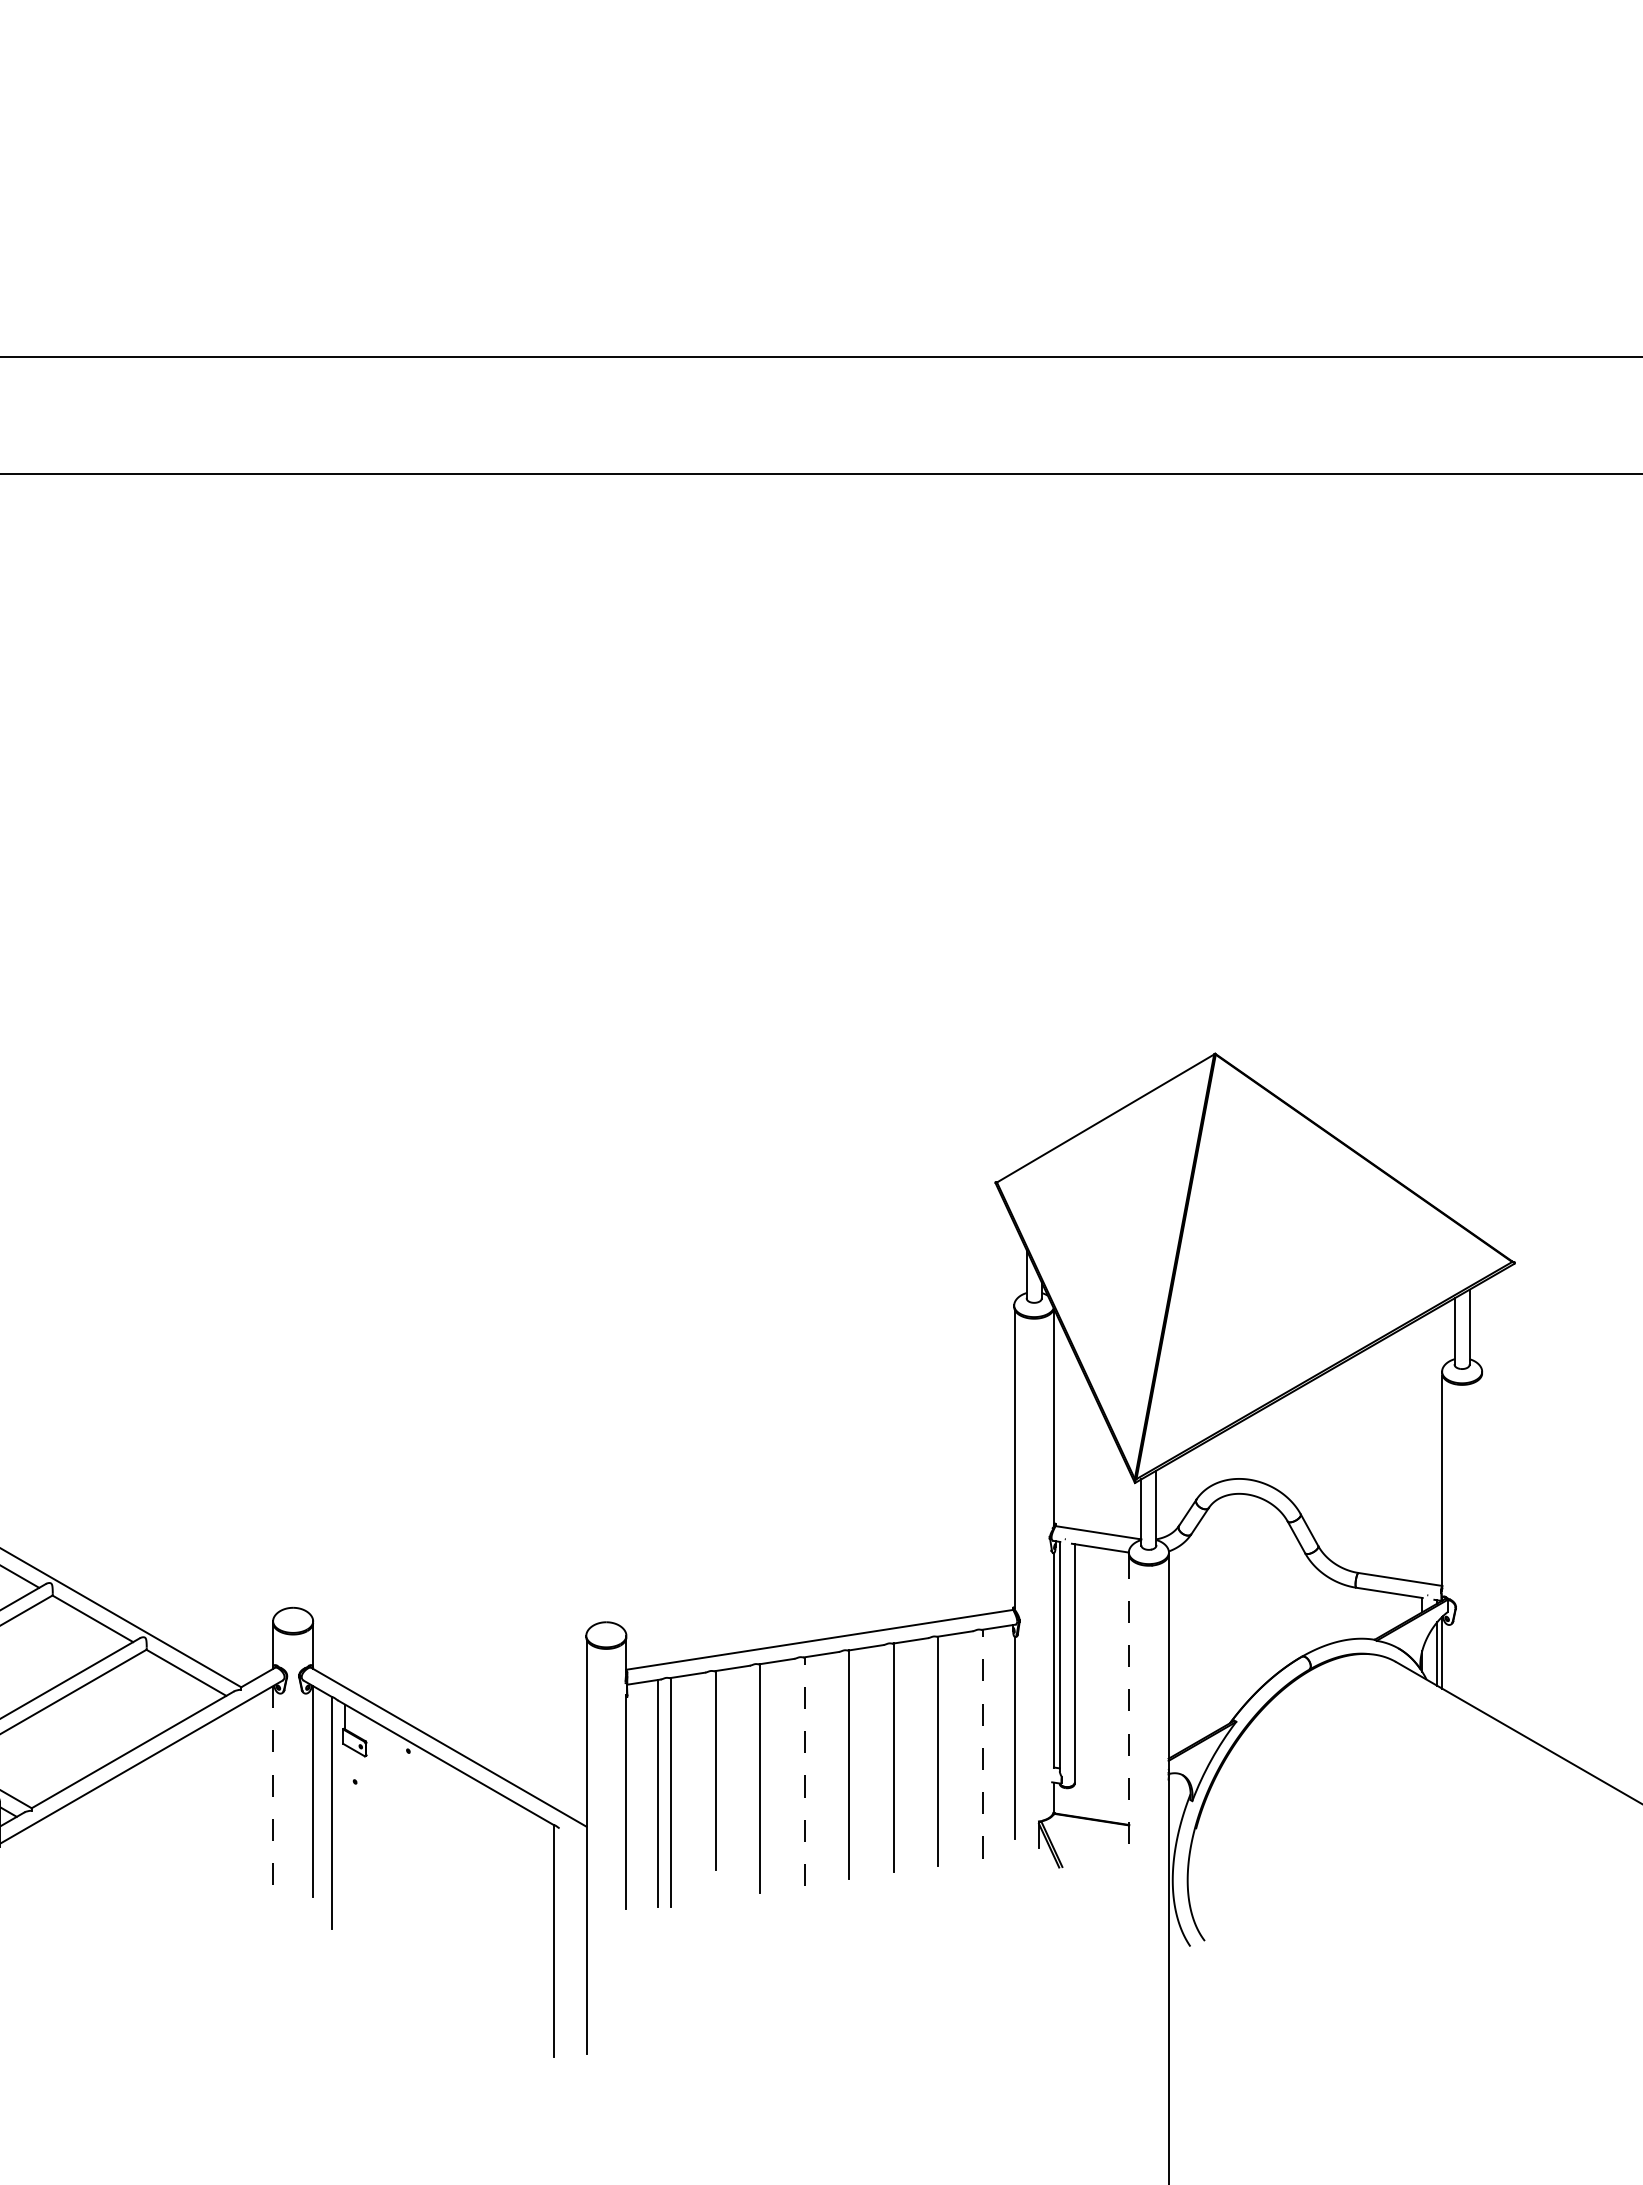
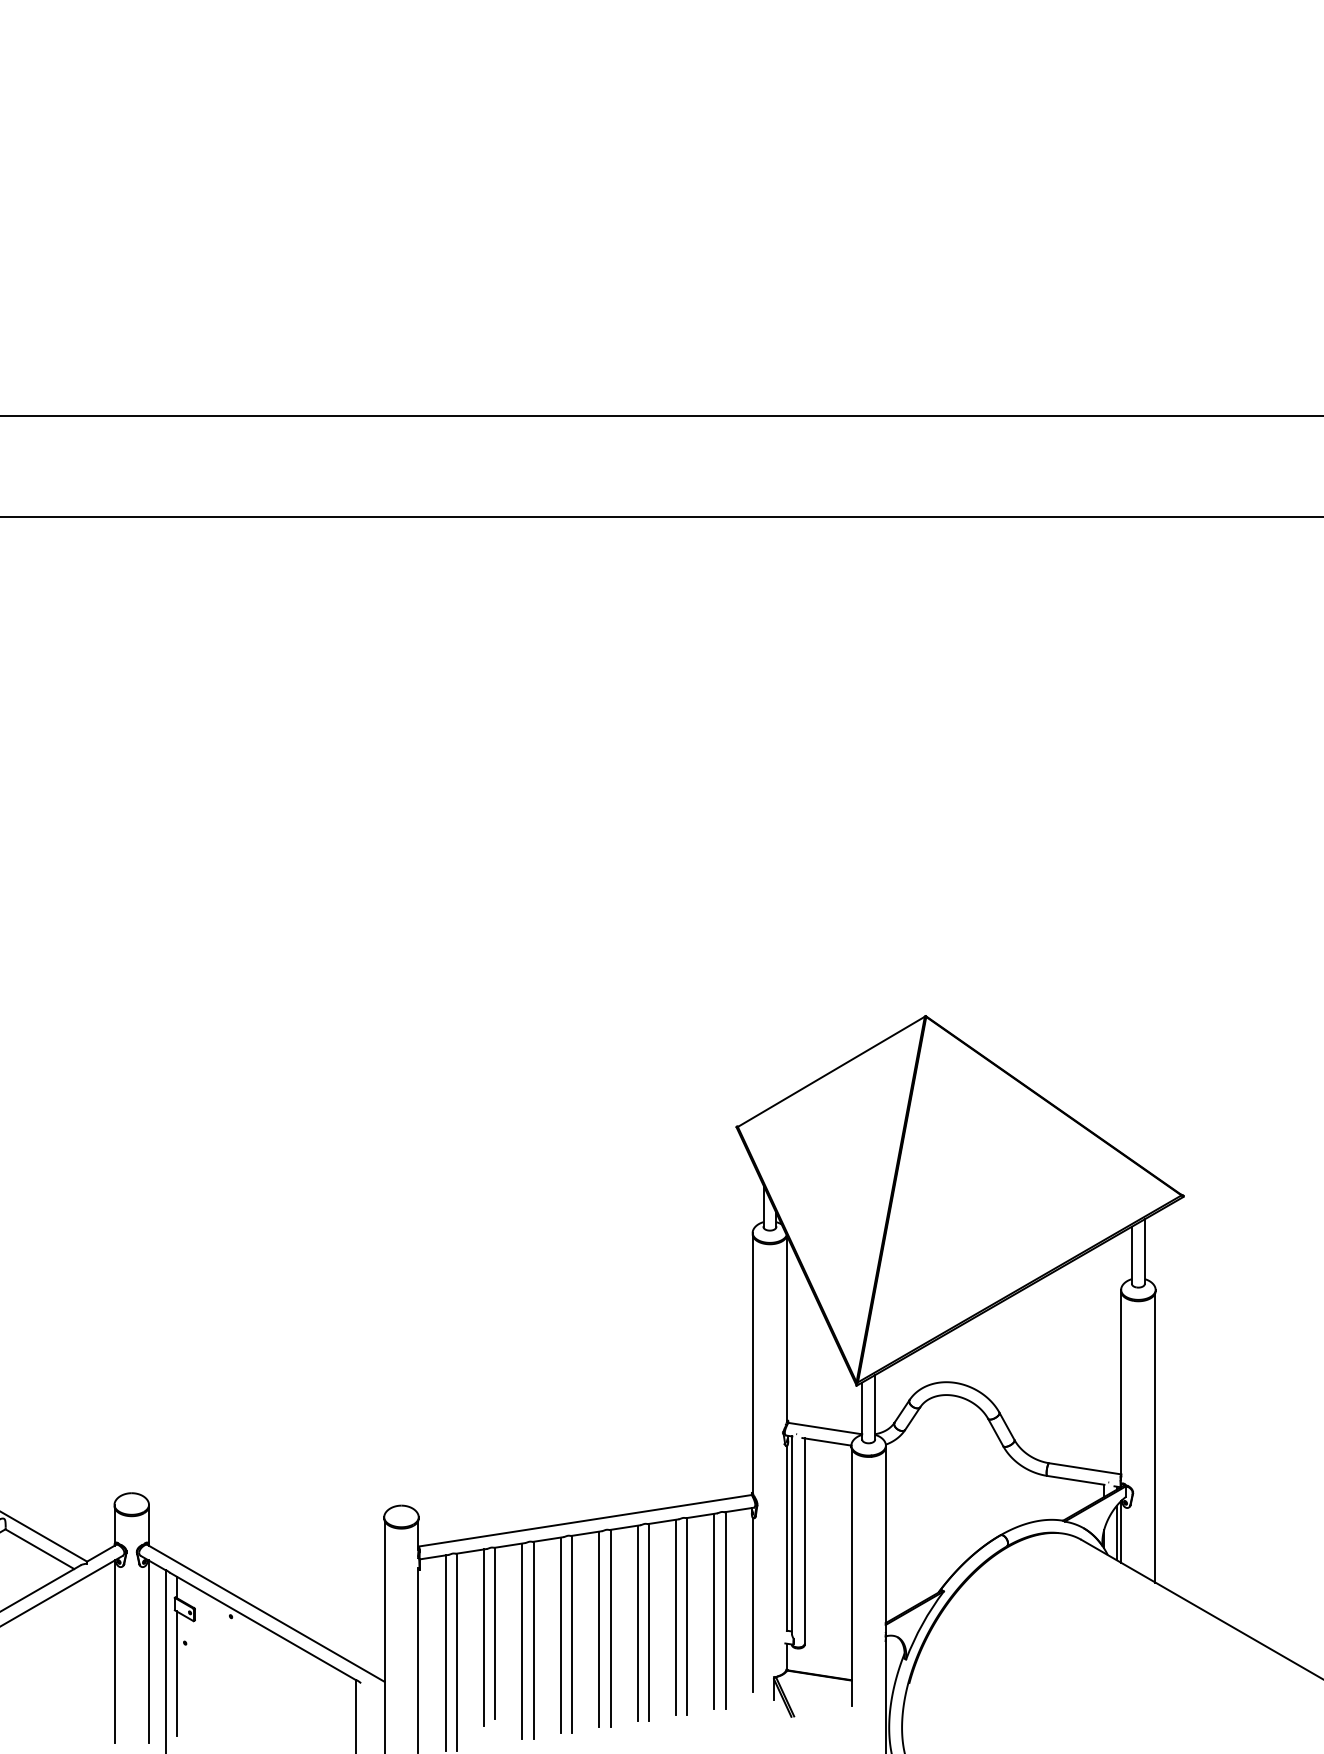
line: (1481, 1543) -> (1155, 1437), added
line: (1129, 1706) -> (851, 1578), dashed -> solid
line: (982, 1743) -> (725, 1610), dashed -> solid
line: (969, 1744) -> (714, 1610), added
line: (925, 1751) -> (676, 1616), added
line: (880, 1758) -> (637, 1622), added
line: (835, 1765) -> (598, 1628), added
line: (804, 1771) -> (572, 1634), dashed -> solid
line: (791, 1772) -> (560, 1635), added
line: (702, 1775) -> (484, 1637), added
line: (746, 1779) -> (522, 1641), added
line: (273, 1791) -> (114, 1651), dashed -> solid
line: (345, 1817) -> (176, 1673), added

